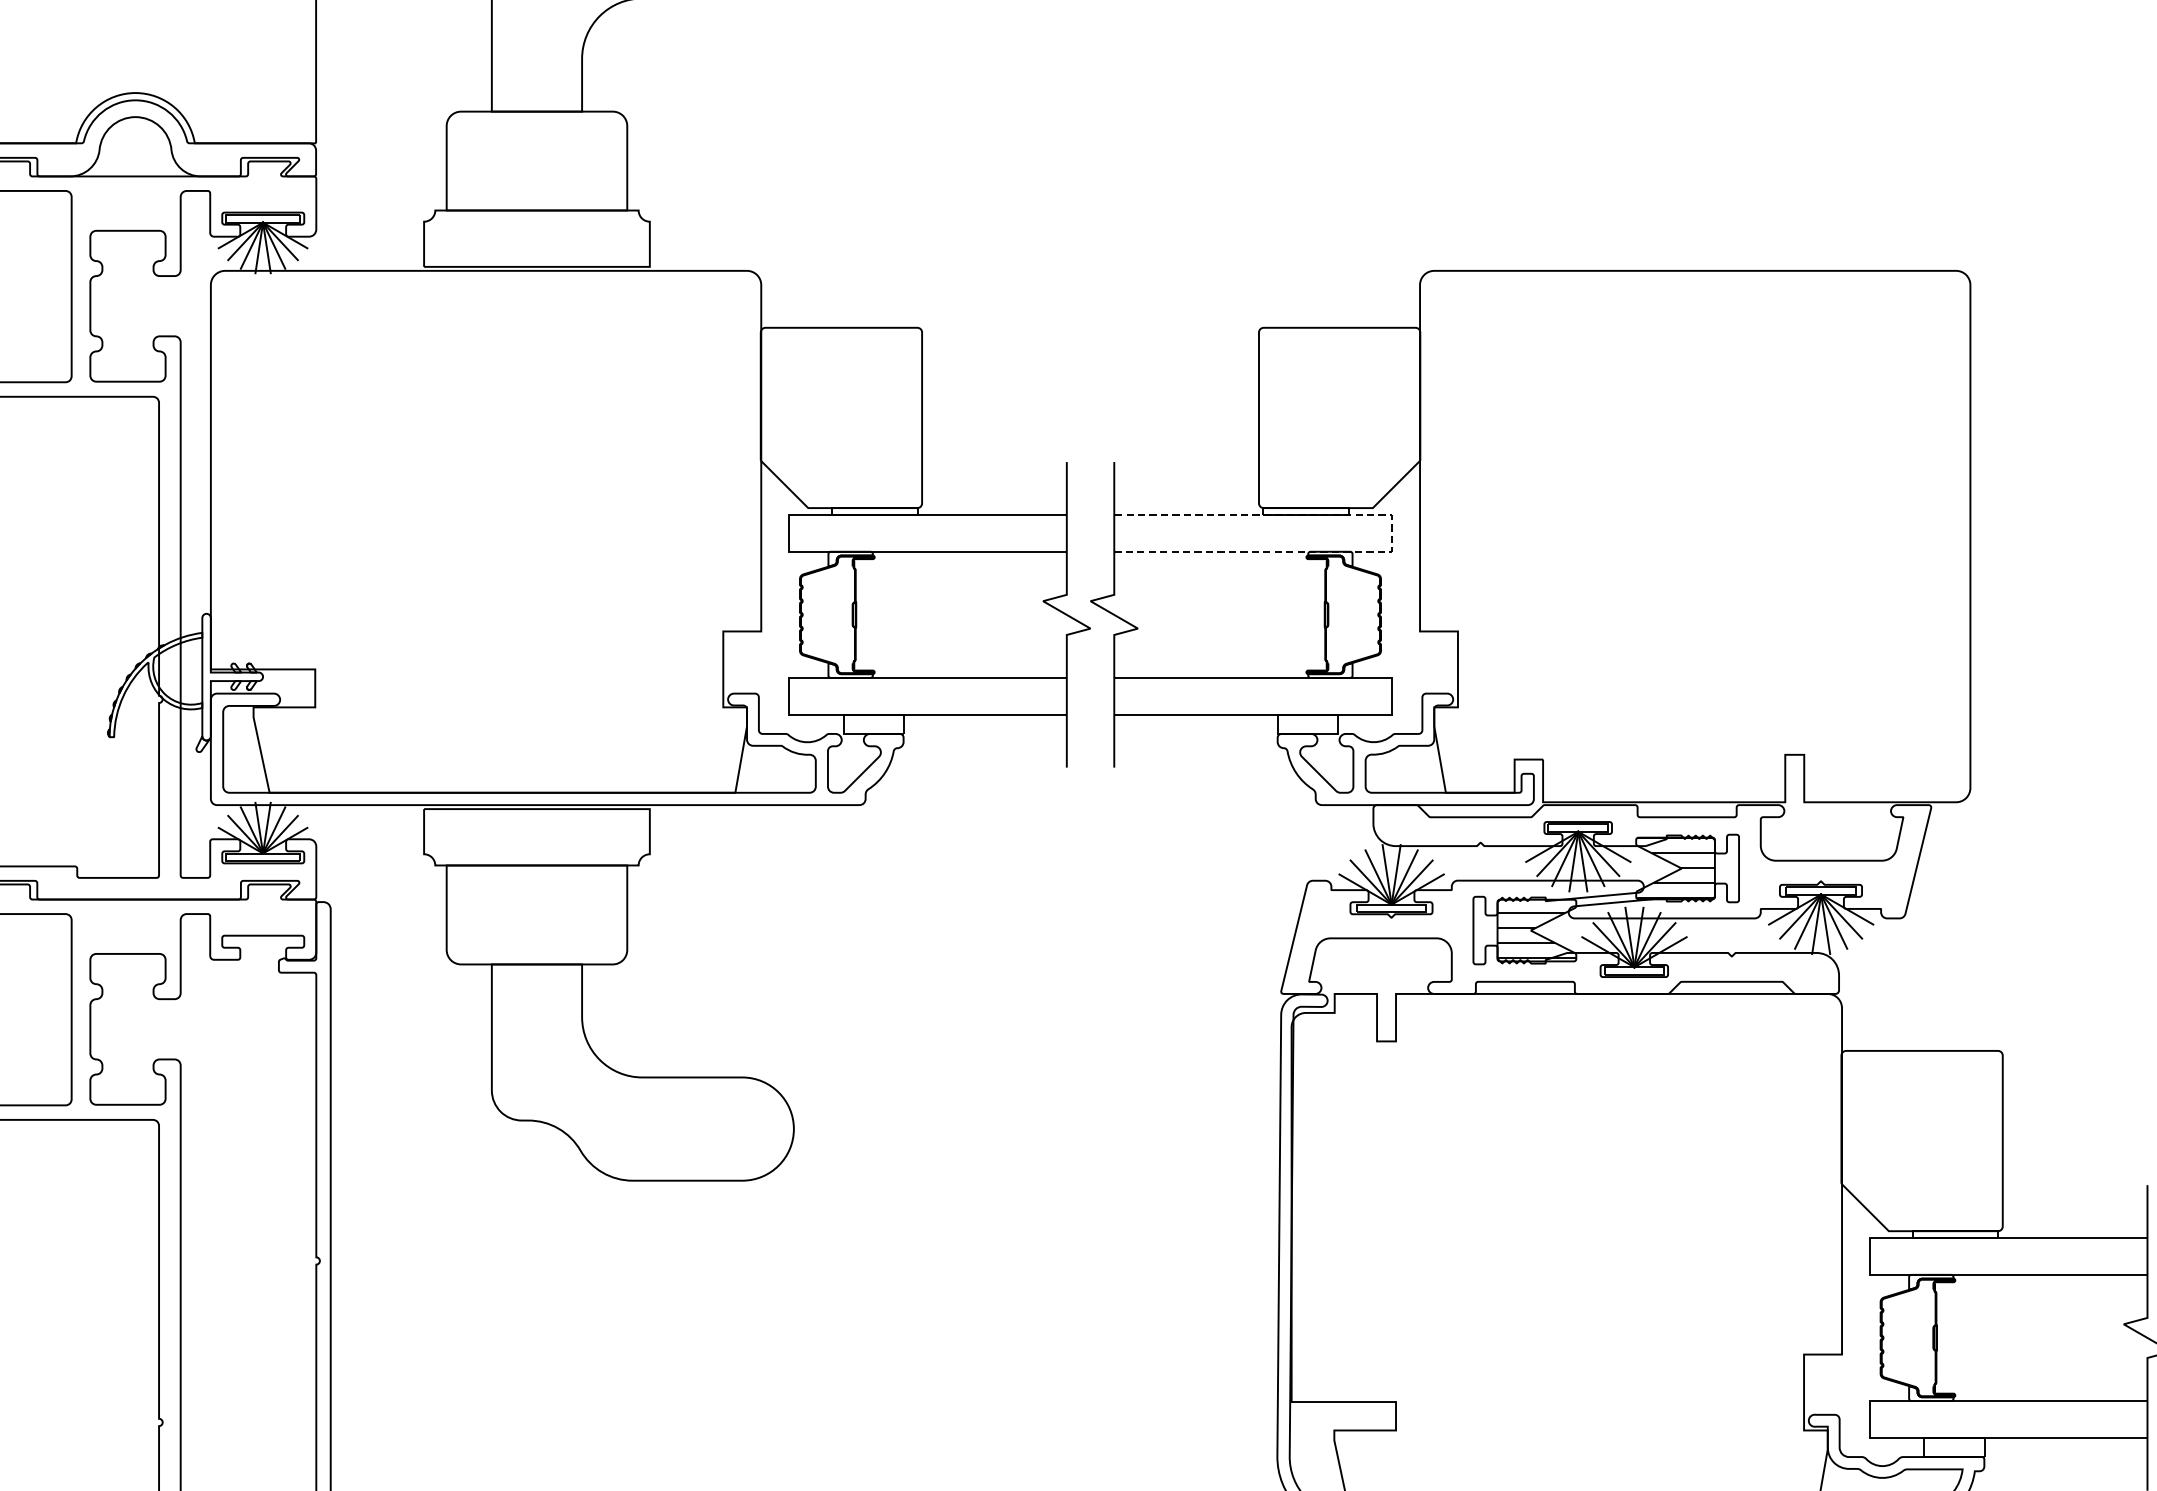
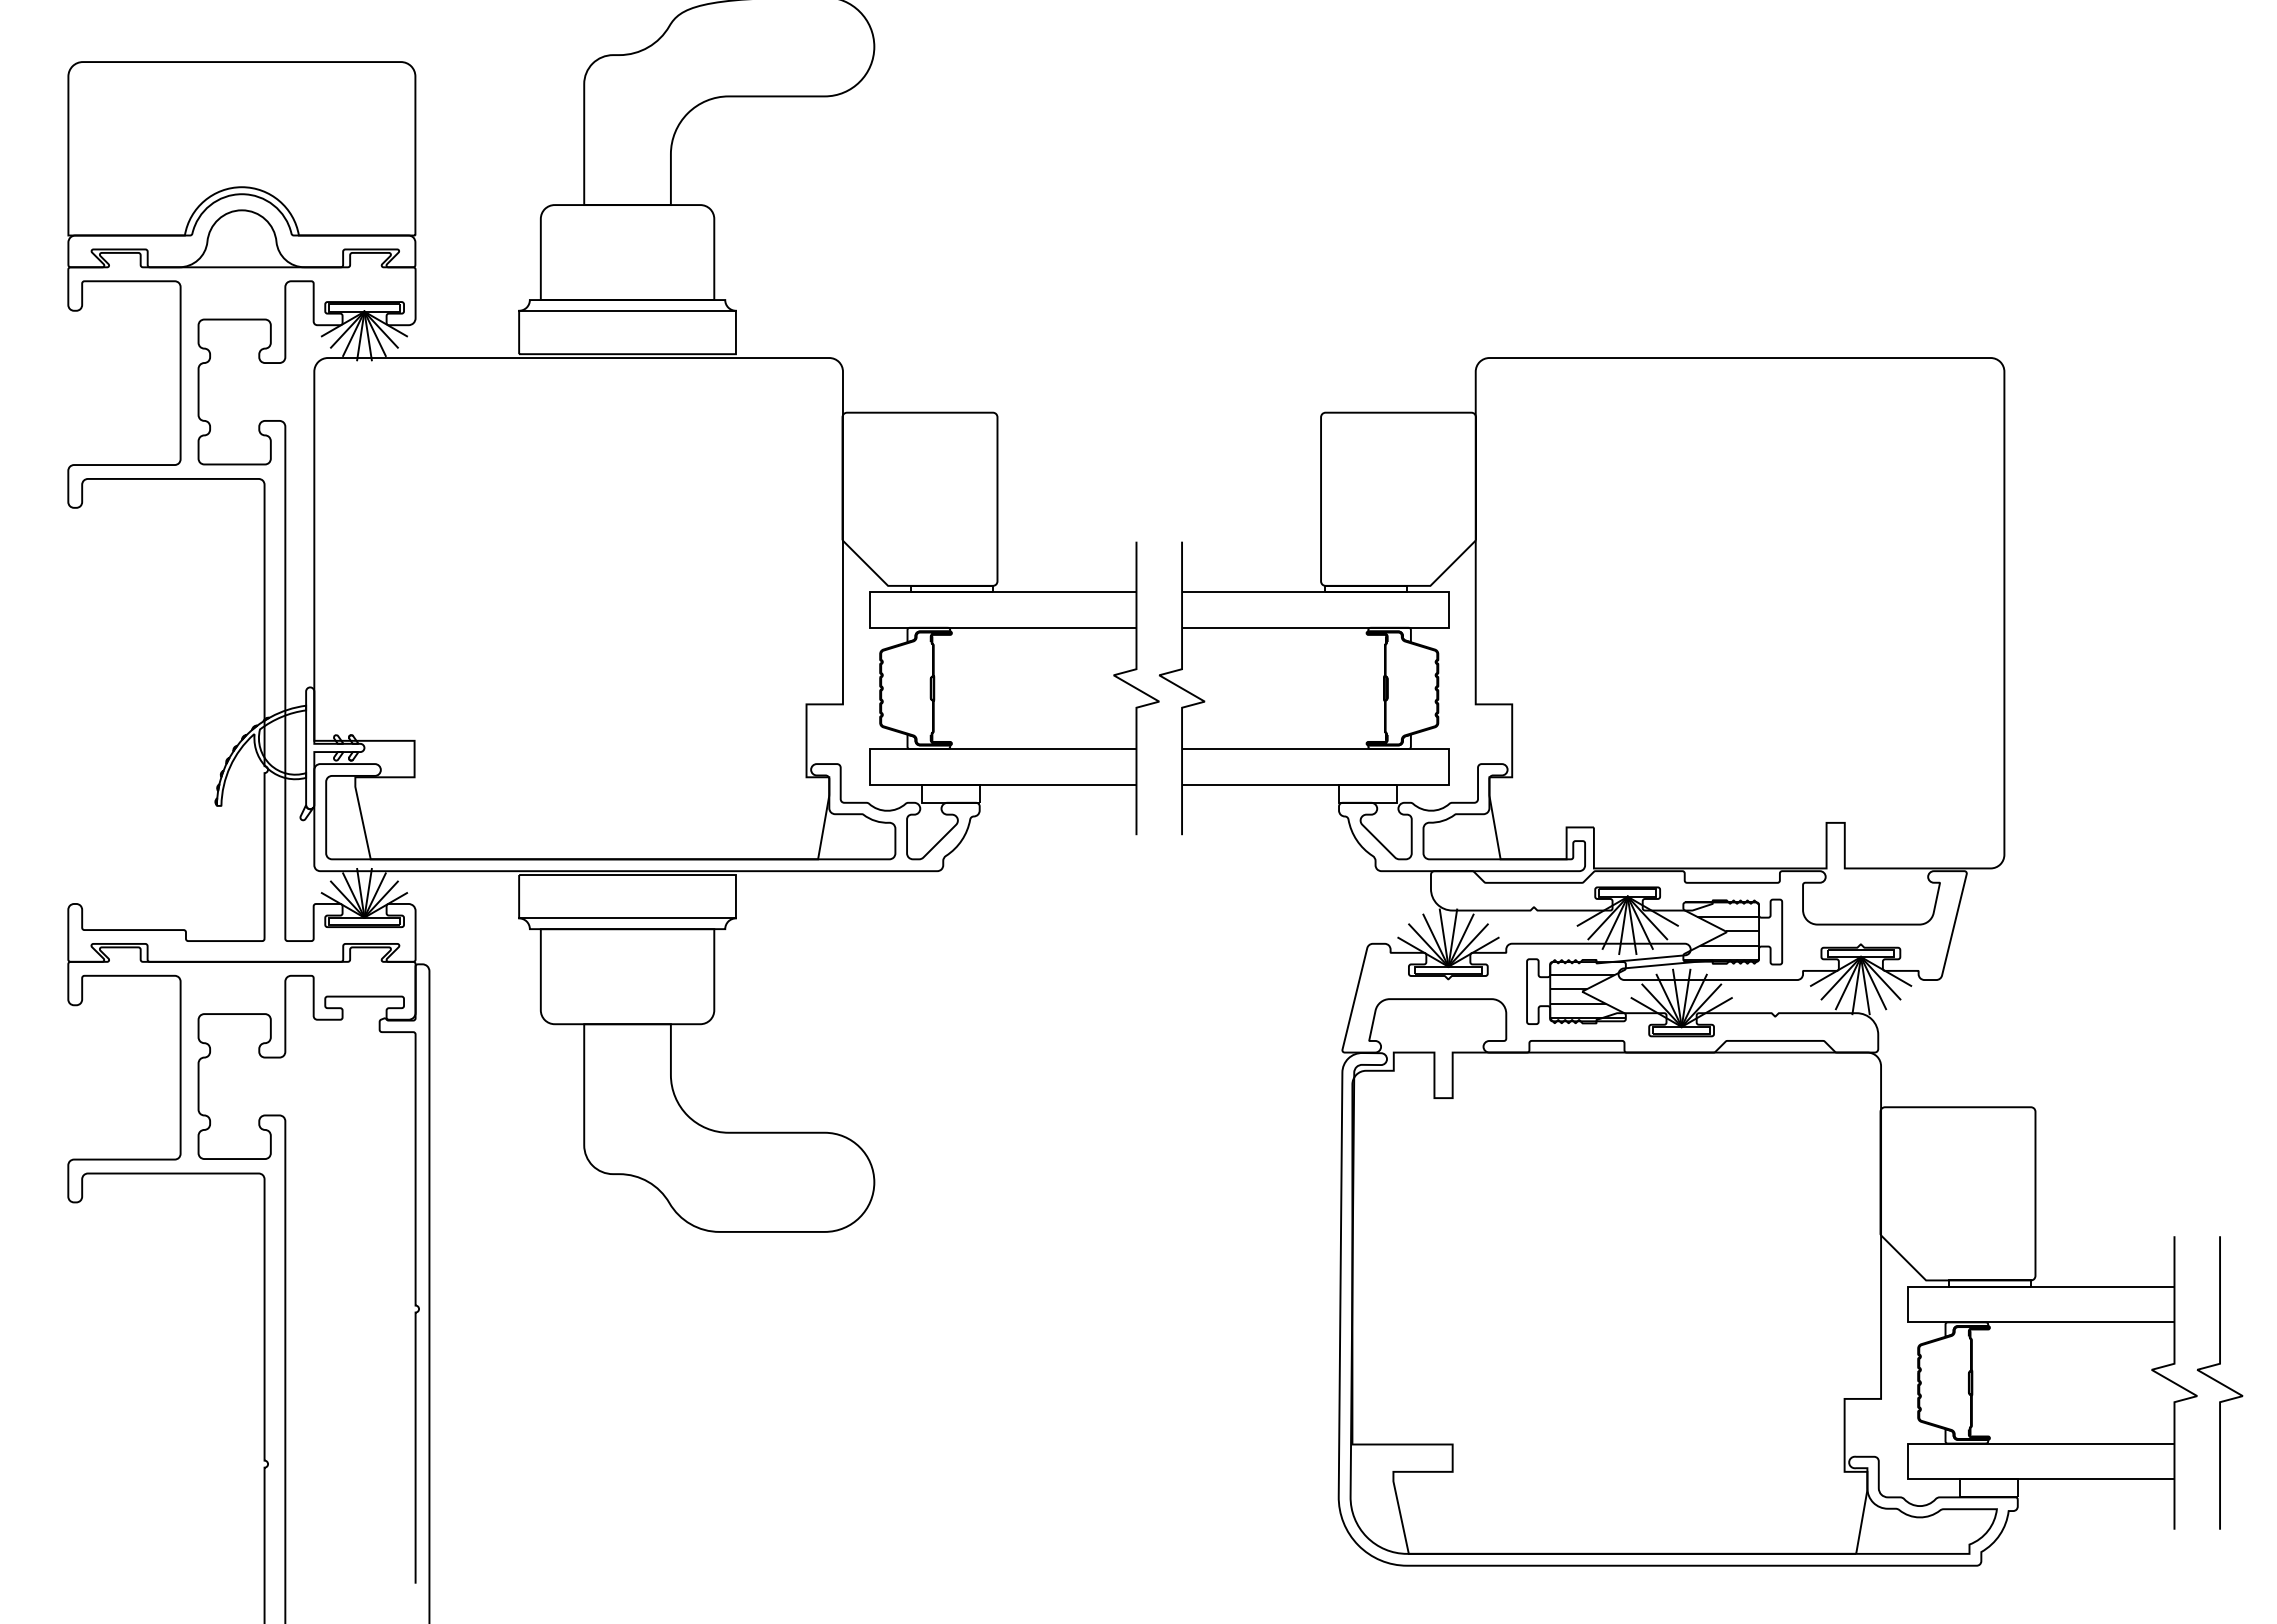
line: (536, 221) -> (627, 310), added
line: (1391, 533) -> (1448, 610), dashed -> solid
line: (536, 854) -> (627, 918), added

